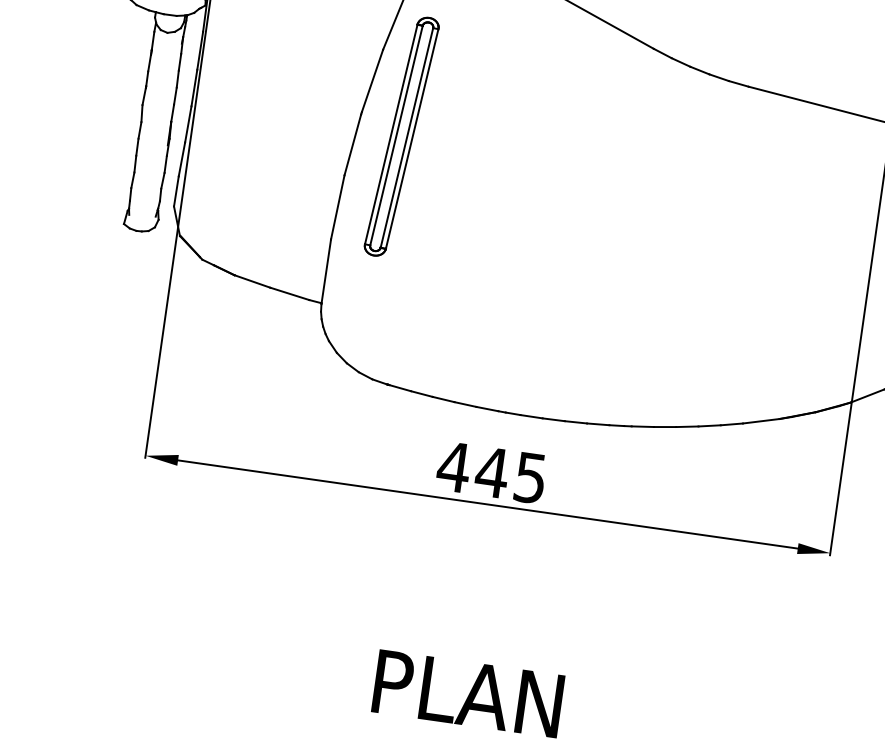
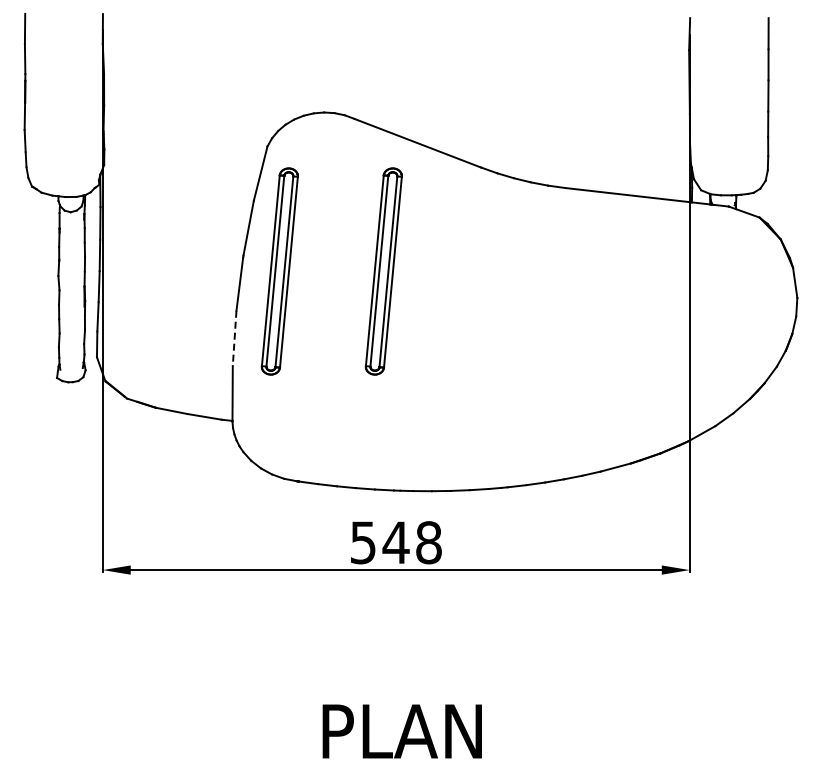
part: (522, 153) -> (383, 271), added
line: (337, 207) -> (234, 338), solid -> dashed
text: (491, 472) -> (395, 542), 445 -> 548

